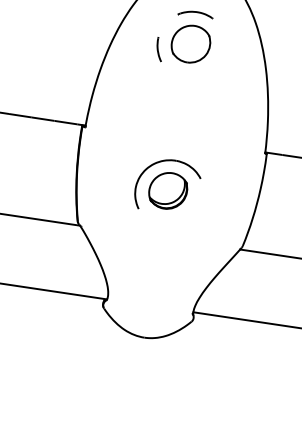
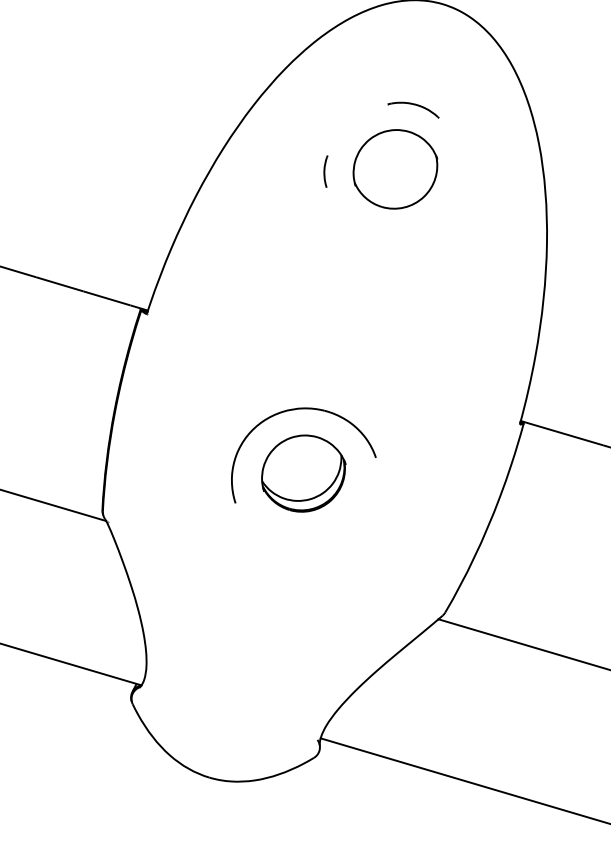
part: (195, 14) -> (413, 107), size x0.7
part: (158, 49) -> (325, 170), size x0.6

